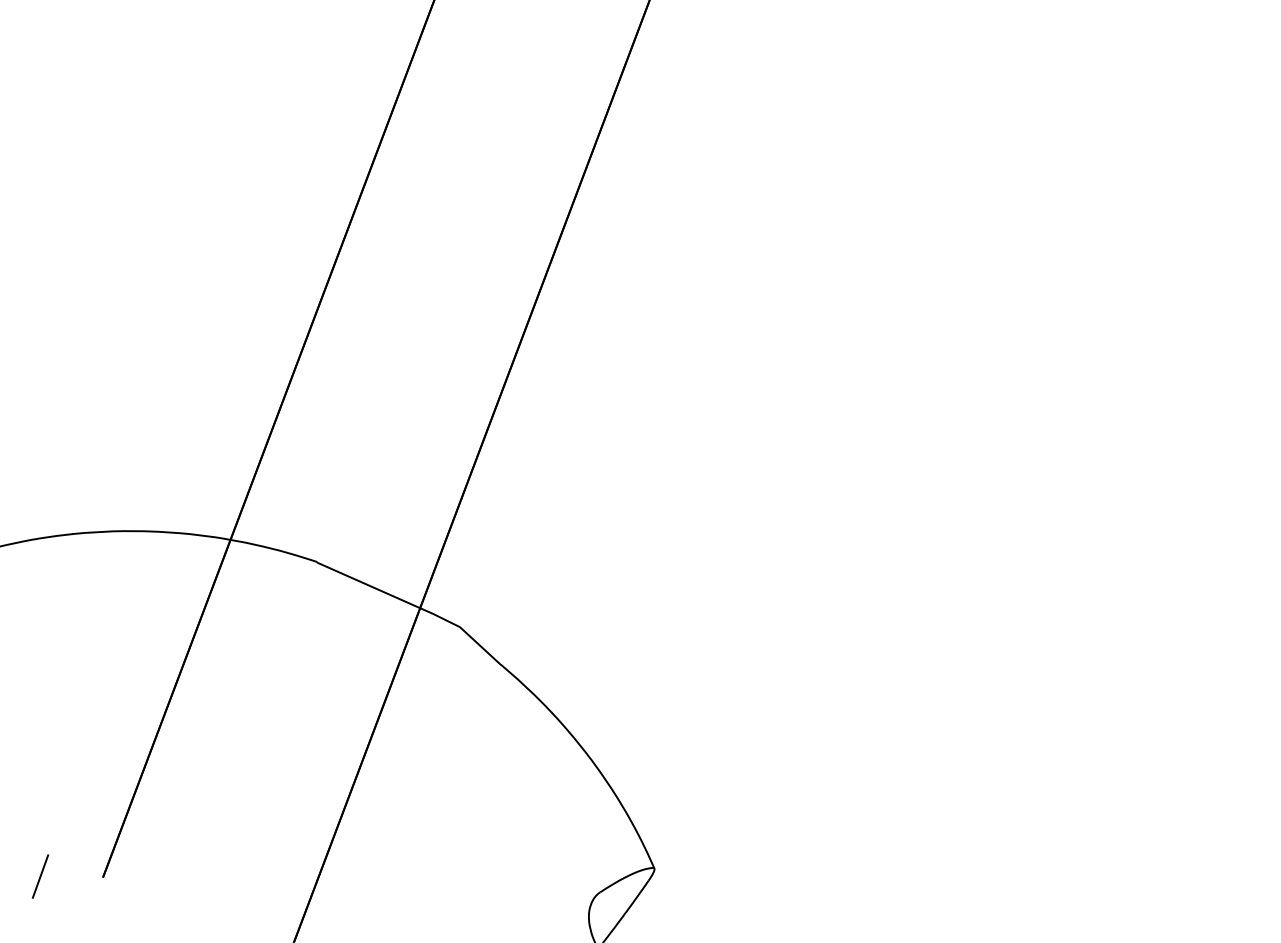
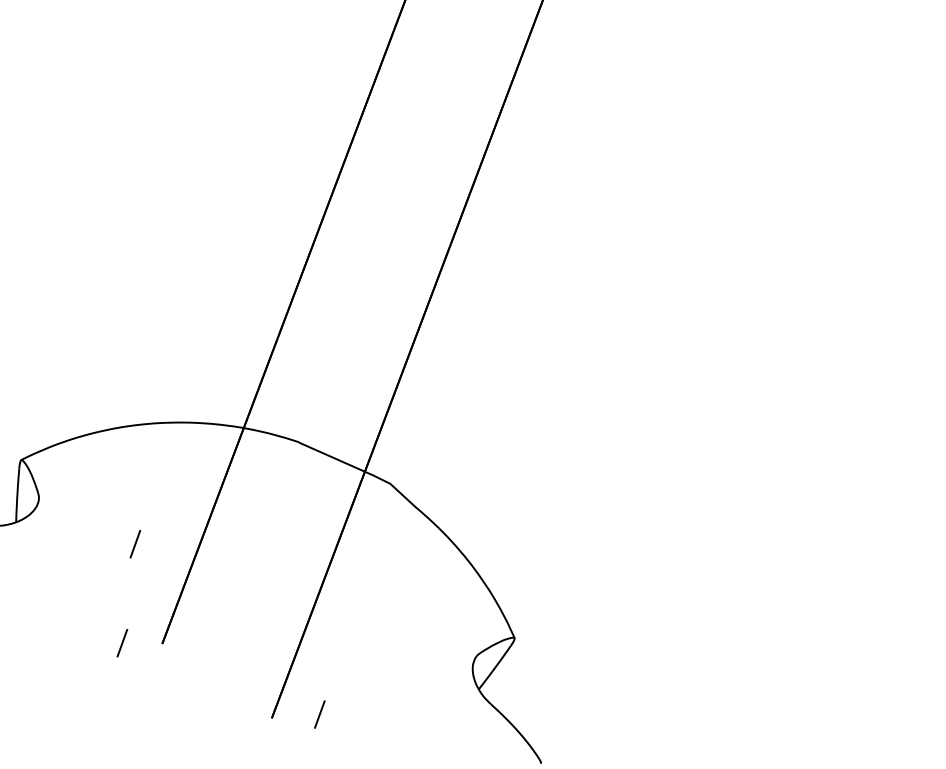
line: (61, 722) -> (135, 544), added

